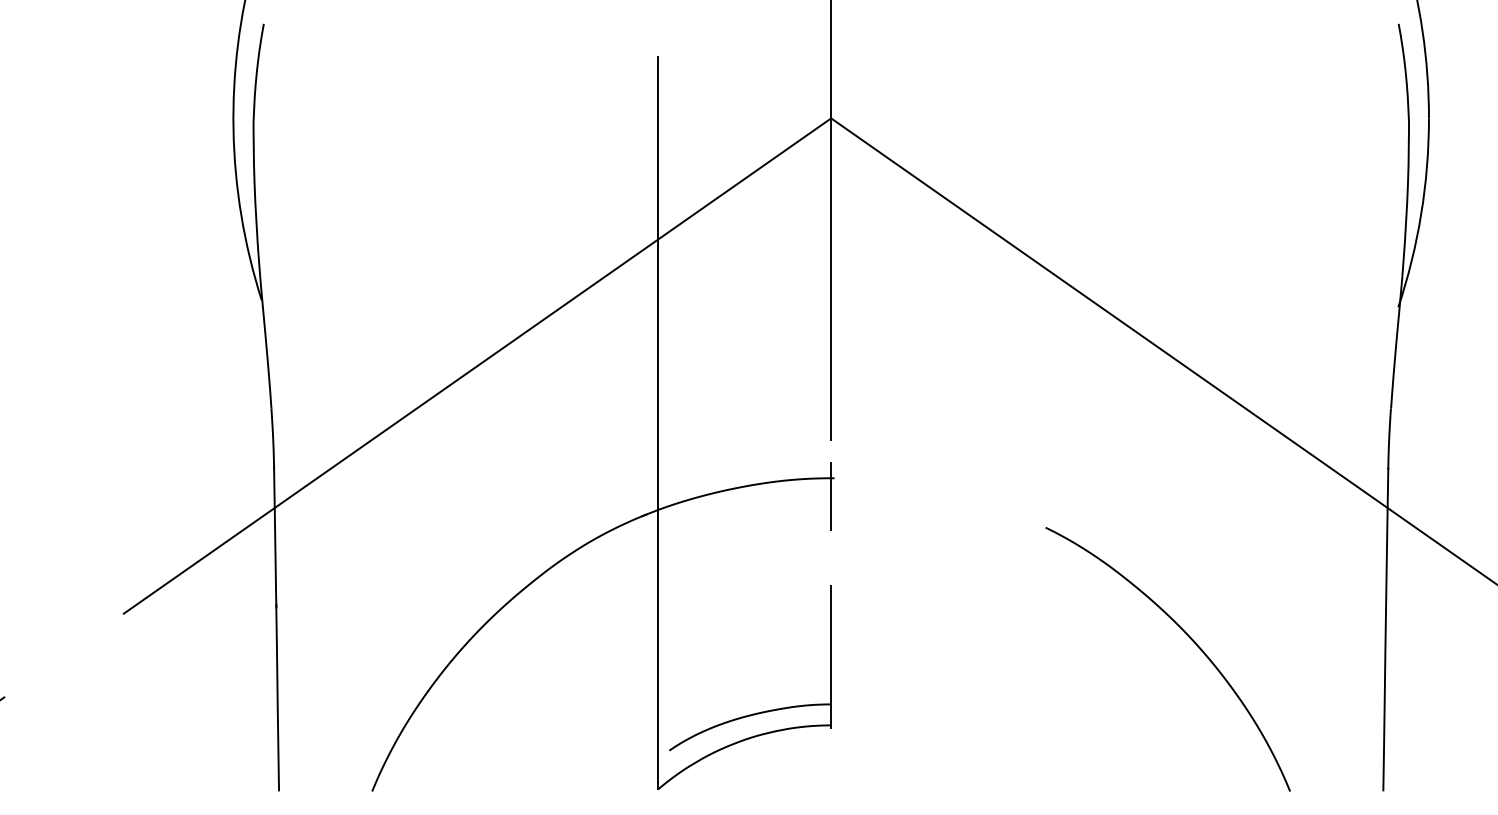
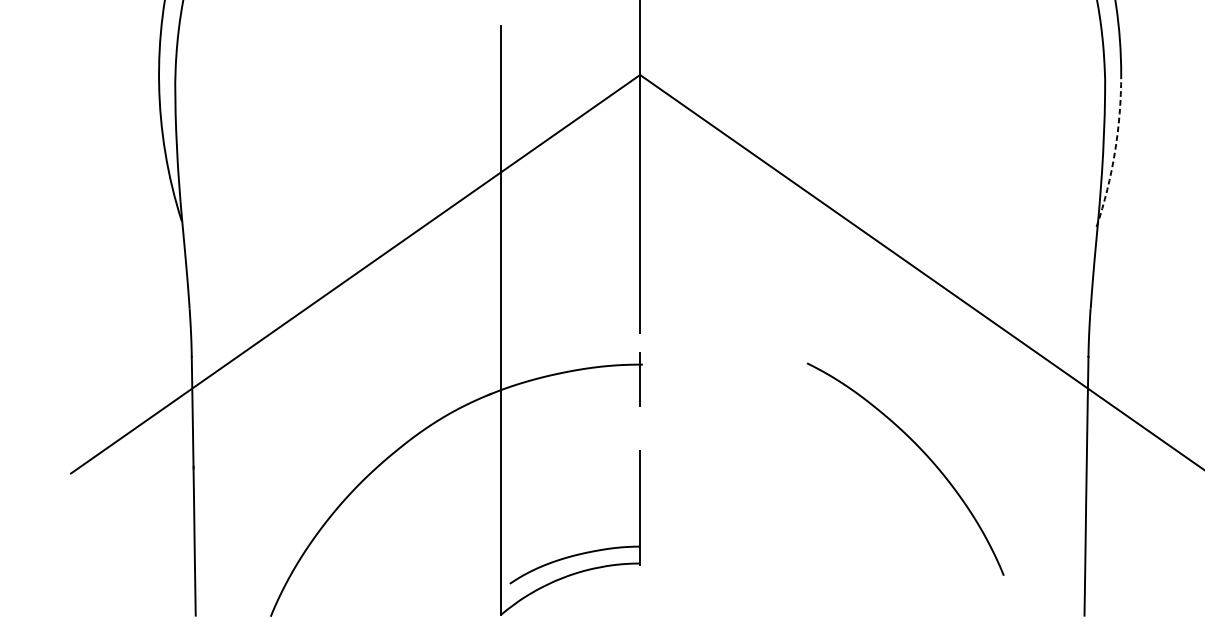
arc: (1421, 214) -> (1115, 152), solid -> dashed
curve: (1188, 637) -> (922, 451), moved

